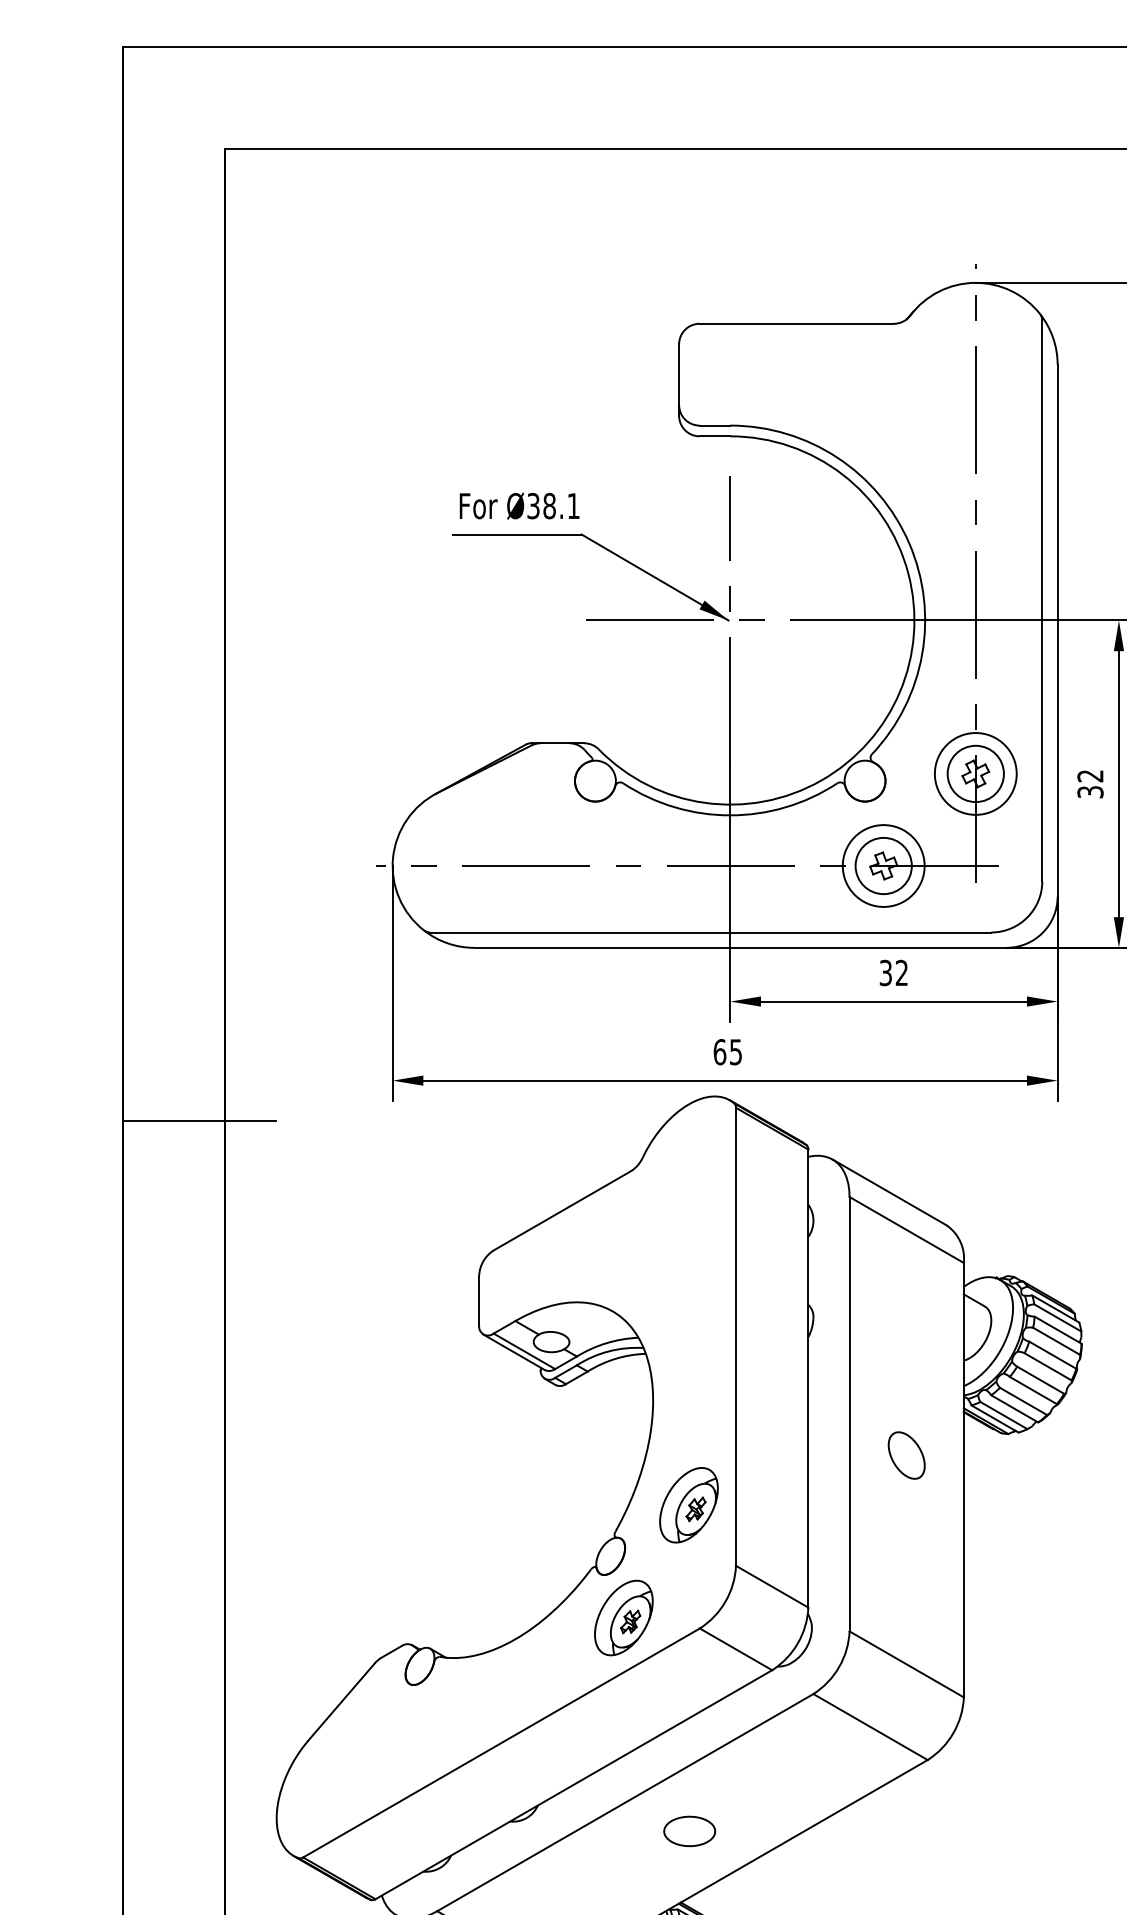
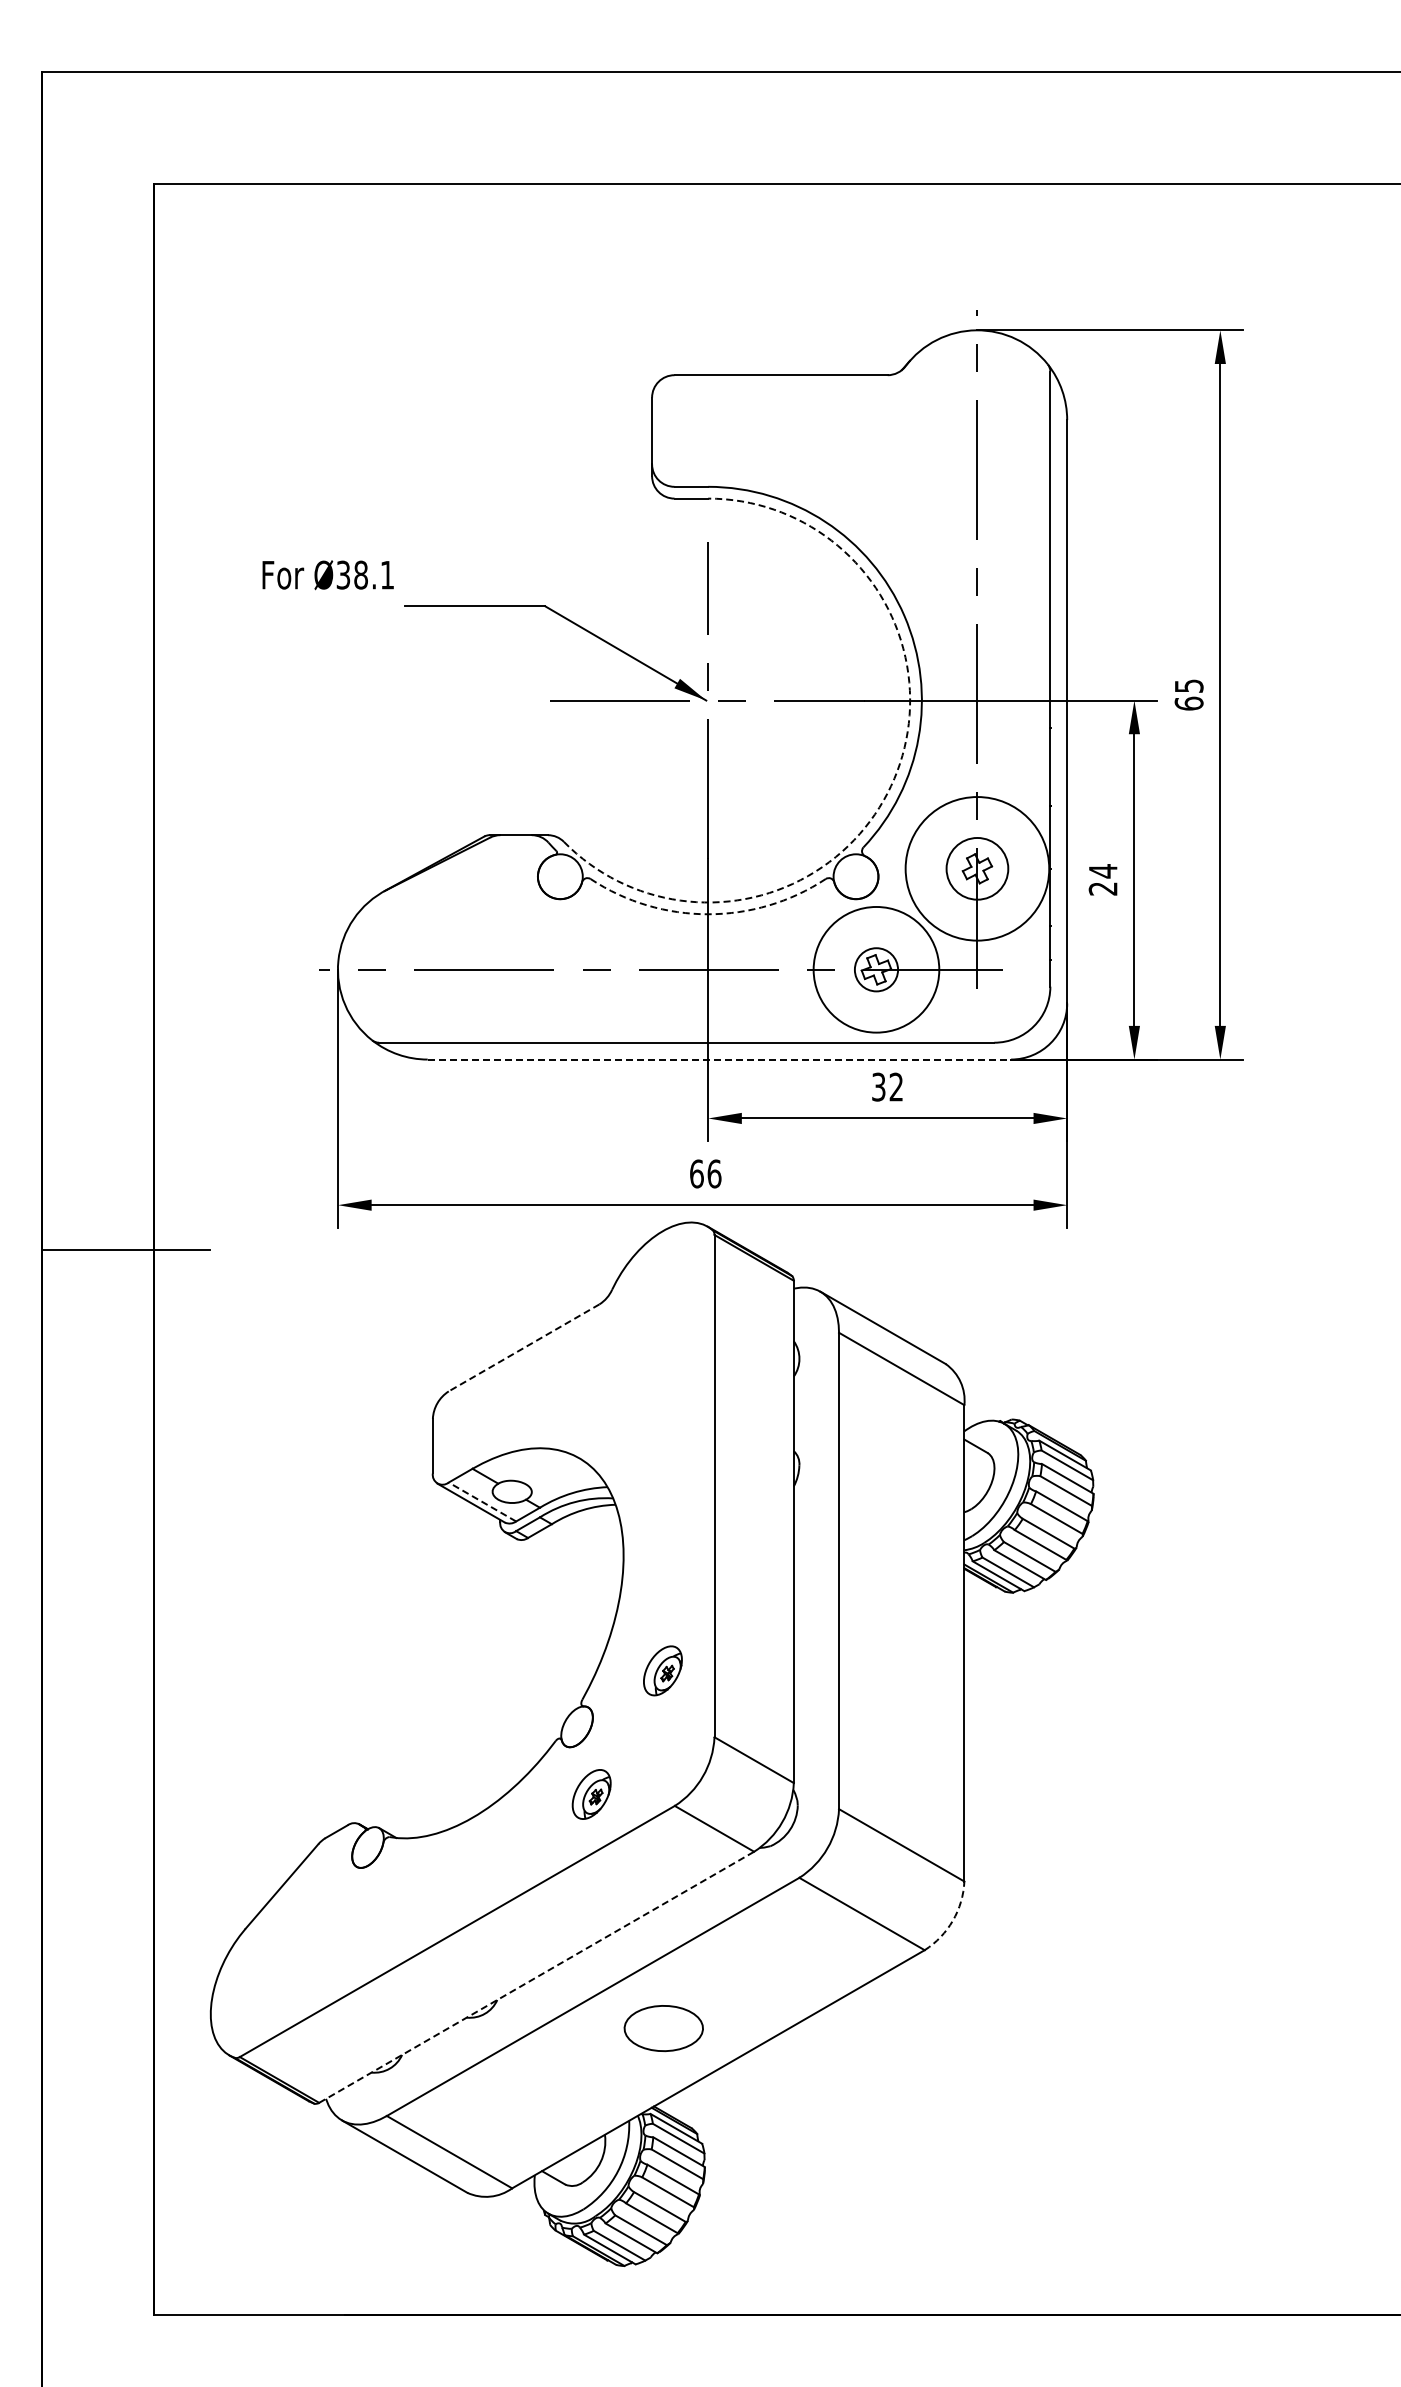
text: (518, 506) -> (327, 575), moved
arc: (900, 691) -> (894, 778), solid -> dashed
circle: (975, 773) -> (977, 868), size x1.6
text: (1089, 783) -> (1102, 879), 32 -> 24
arc: (730, 815) -> (708, 914), solid -> dashed
circle: (883, 865) -> (876, 969), size x0.7
circle: (883, 865) -> (876, 969), size x1.4
line: (740, 947) -> (719, 1059), solid -> dashed
text: (736, 1051) -> (714, 1173), 65 -> 66
line: (561, 1211) -> (523, 1348), solid -> dashed
line: (524, 1351) -> (482, 1502), solid -> dashed
part: (906, 1454) -> (901, 1615), removed
part: (688, 1504) -> (662, 1670), size x0.6
part: (623, 1618) -> (591, 1794), size x0.6
arc: (953, 1732) -> (952, 1920), solid -> dashed
line: (574, 1784) -> (537, 1977), solid -> dashed
part: (689, 1831) -> (663, 2028), size x1.4

